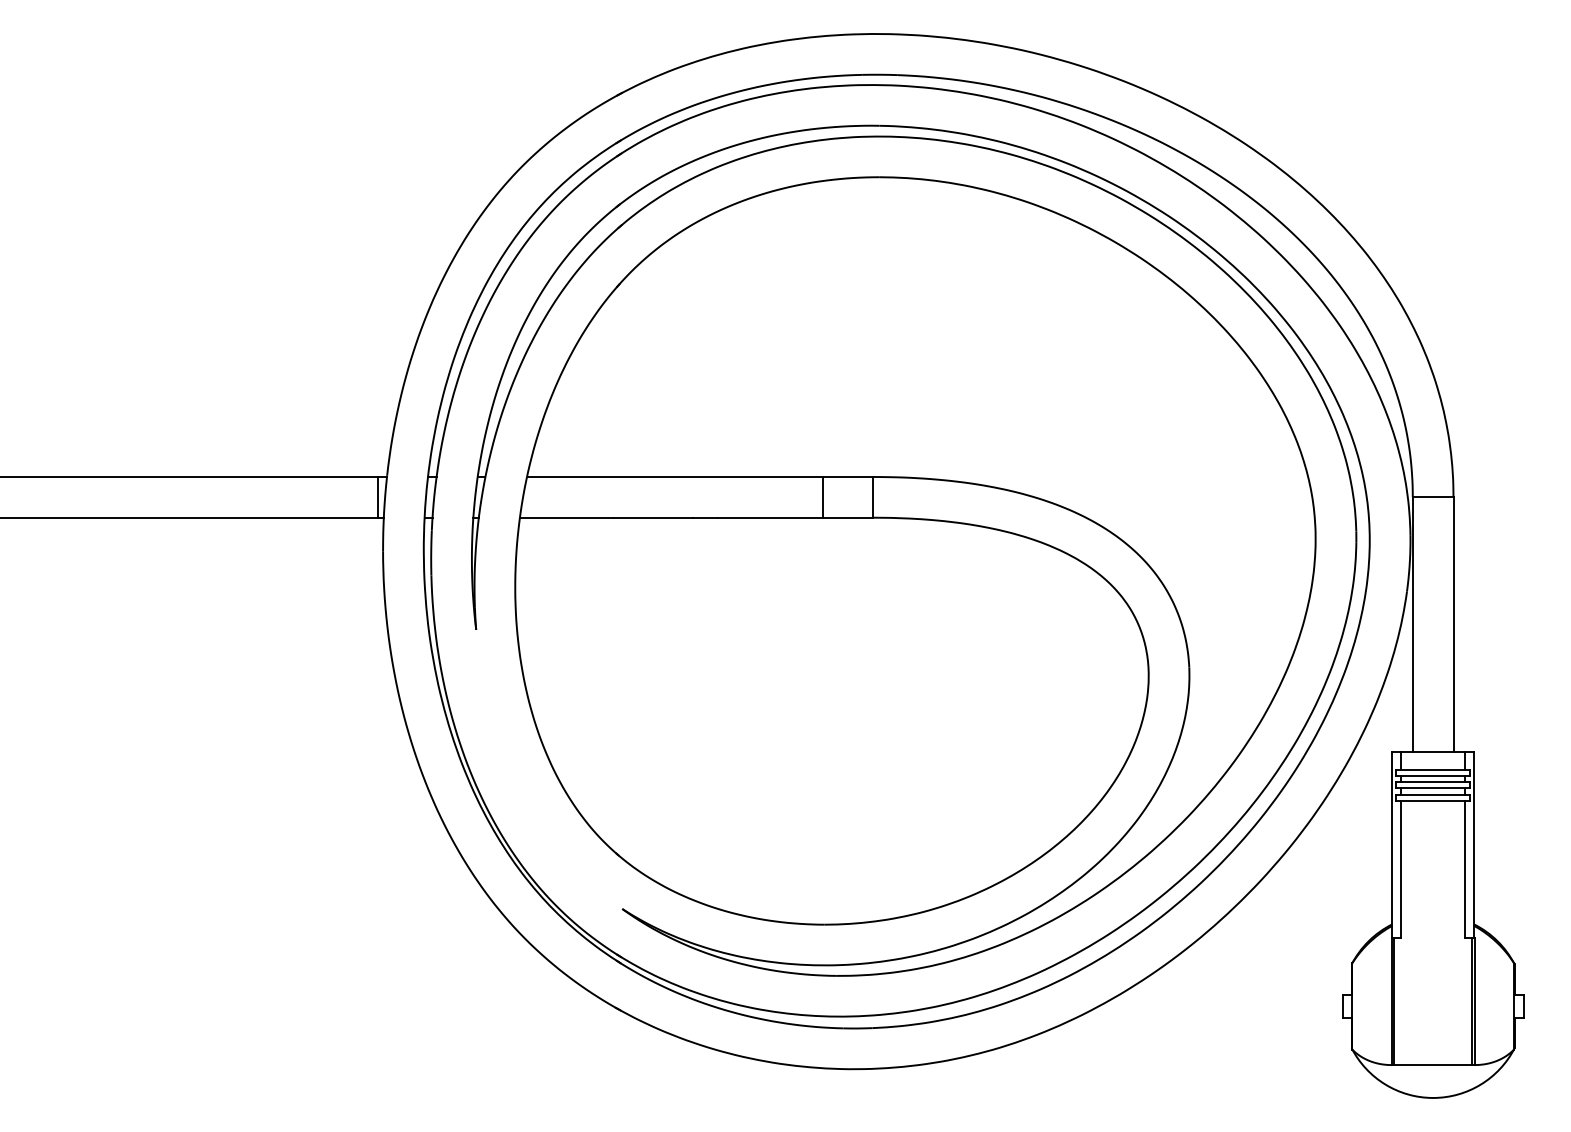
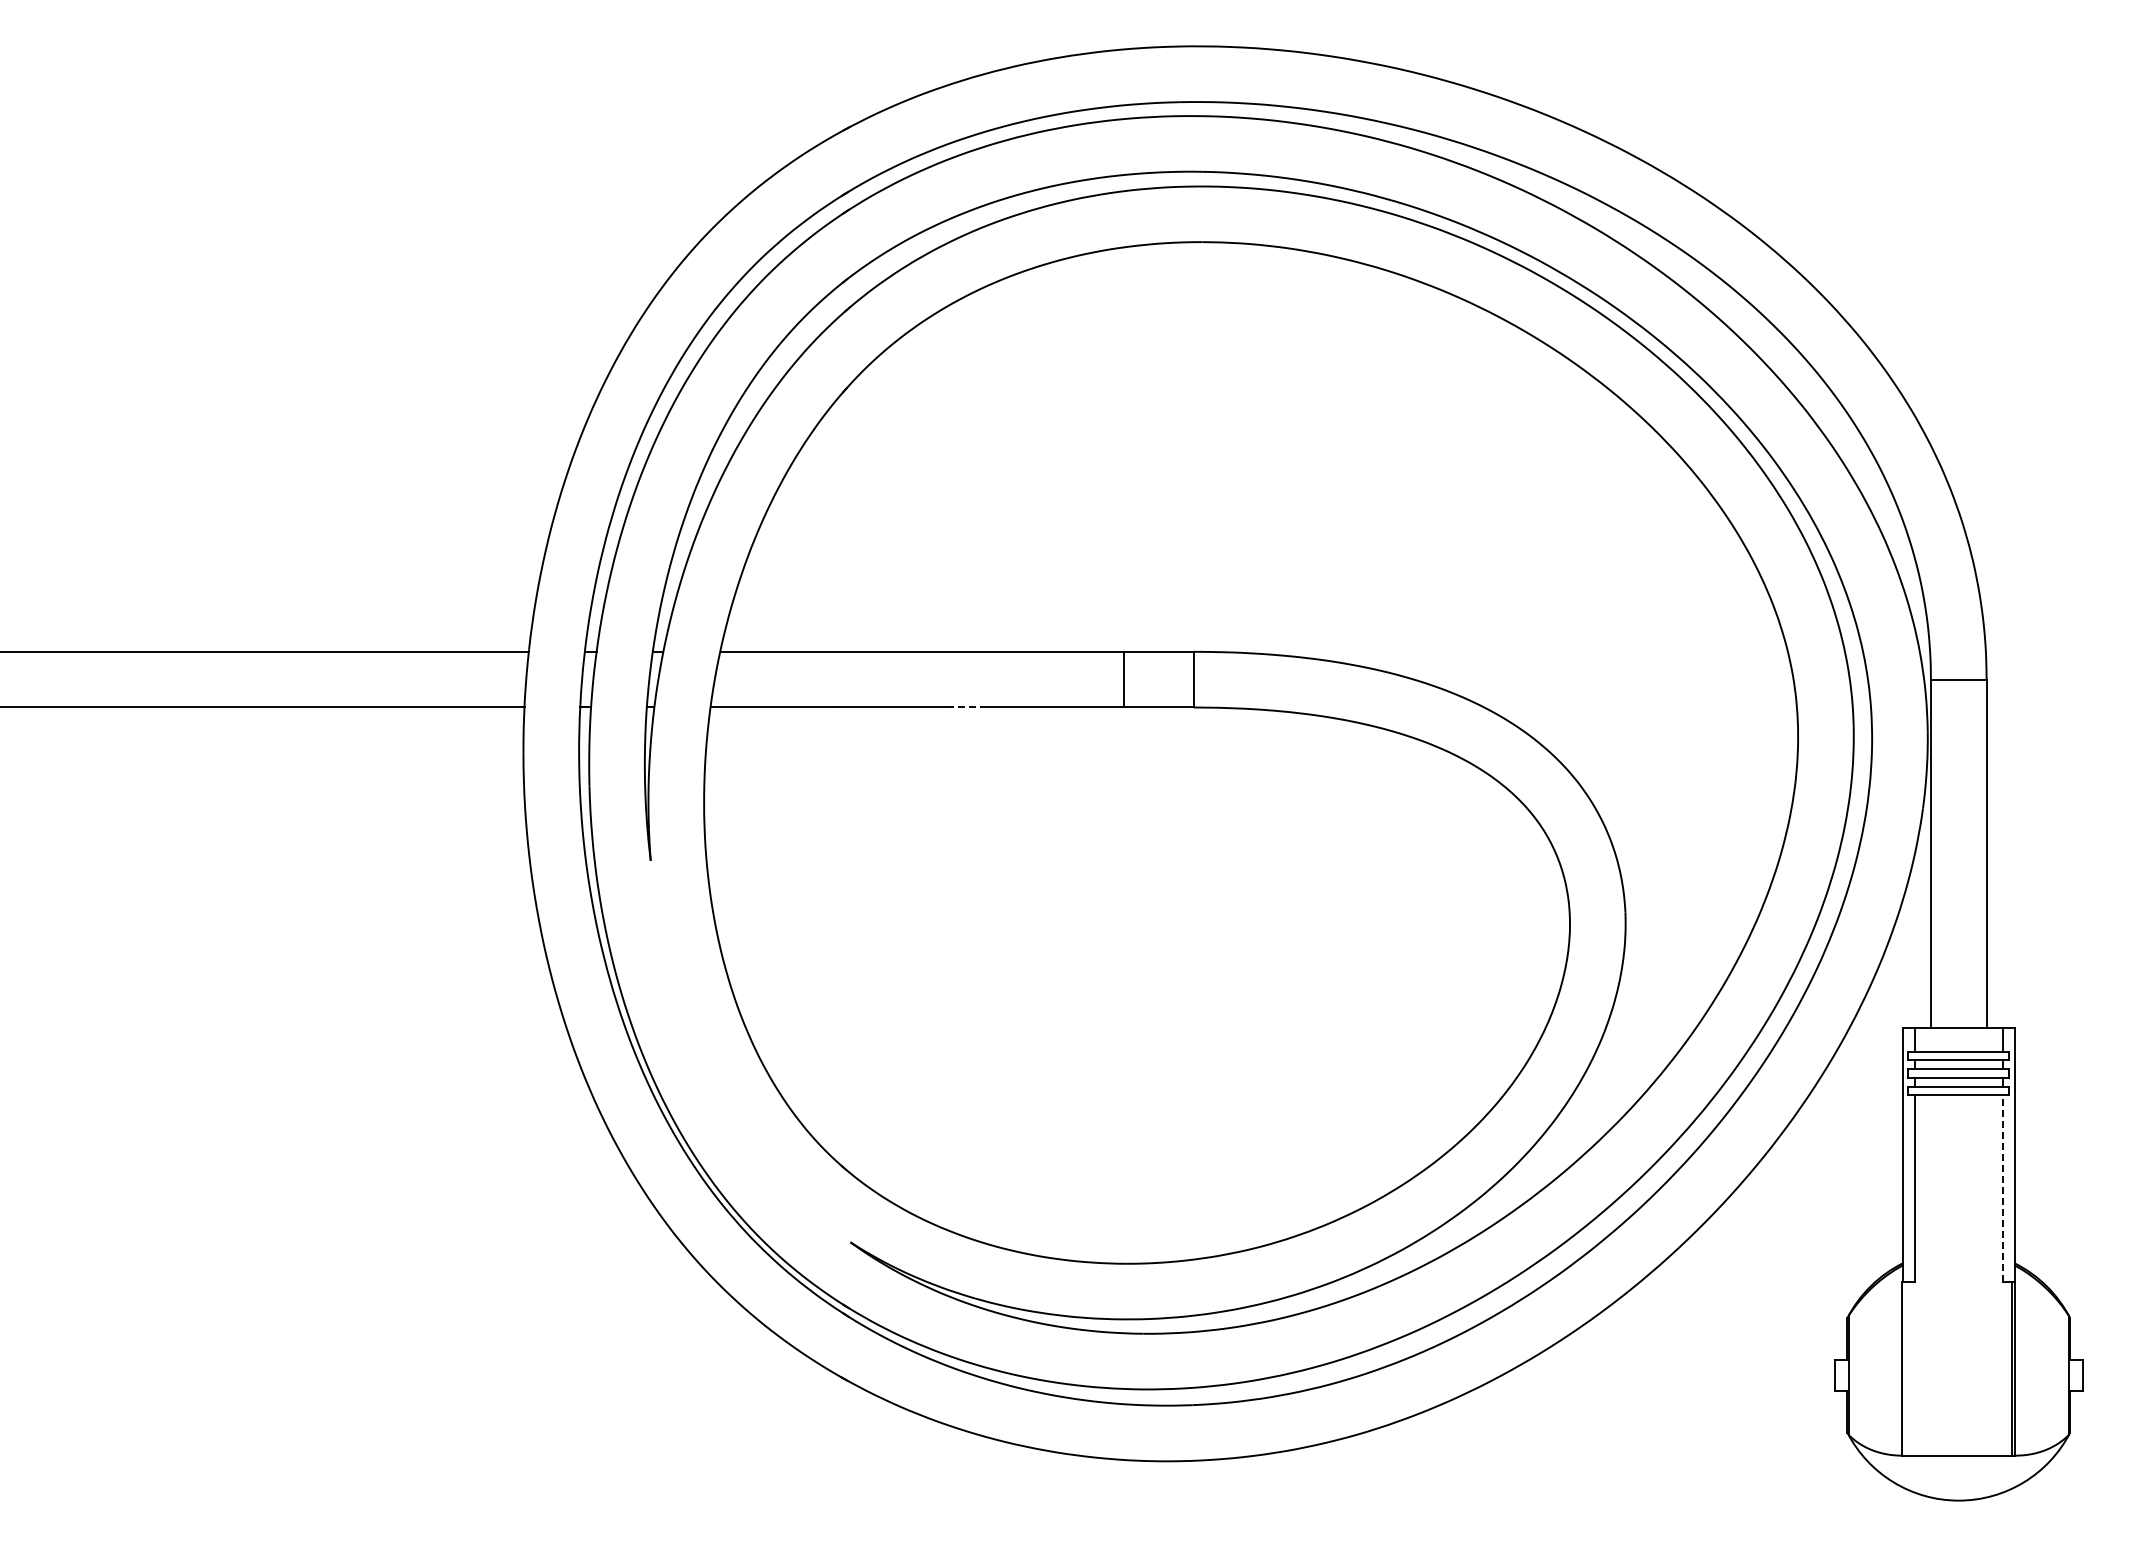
line: (377, 497) -> (516, 679), removed
line: (705, 517) -> (963, 707), solid -> dashed
line: (1465, 869) -> (2002, 1188), solid -> dashed
line: (1394, 1002) -> (1905, 1369), removed

